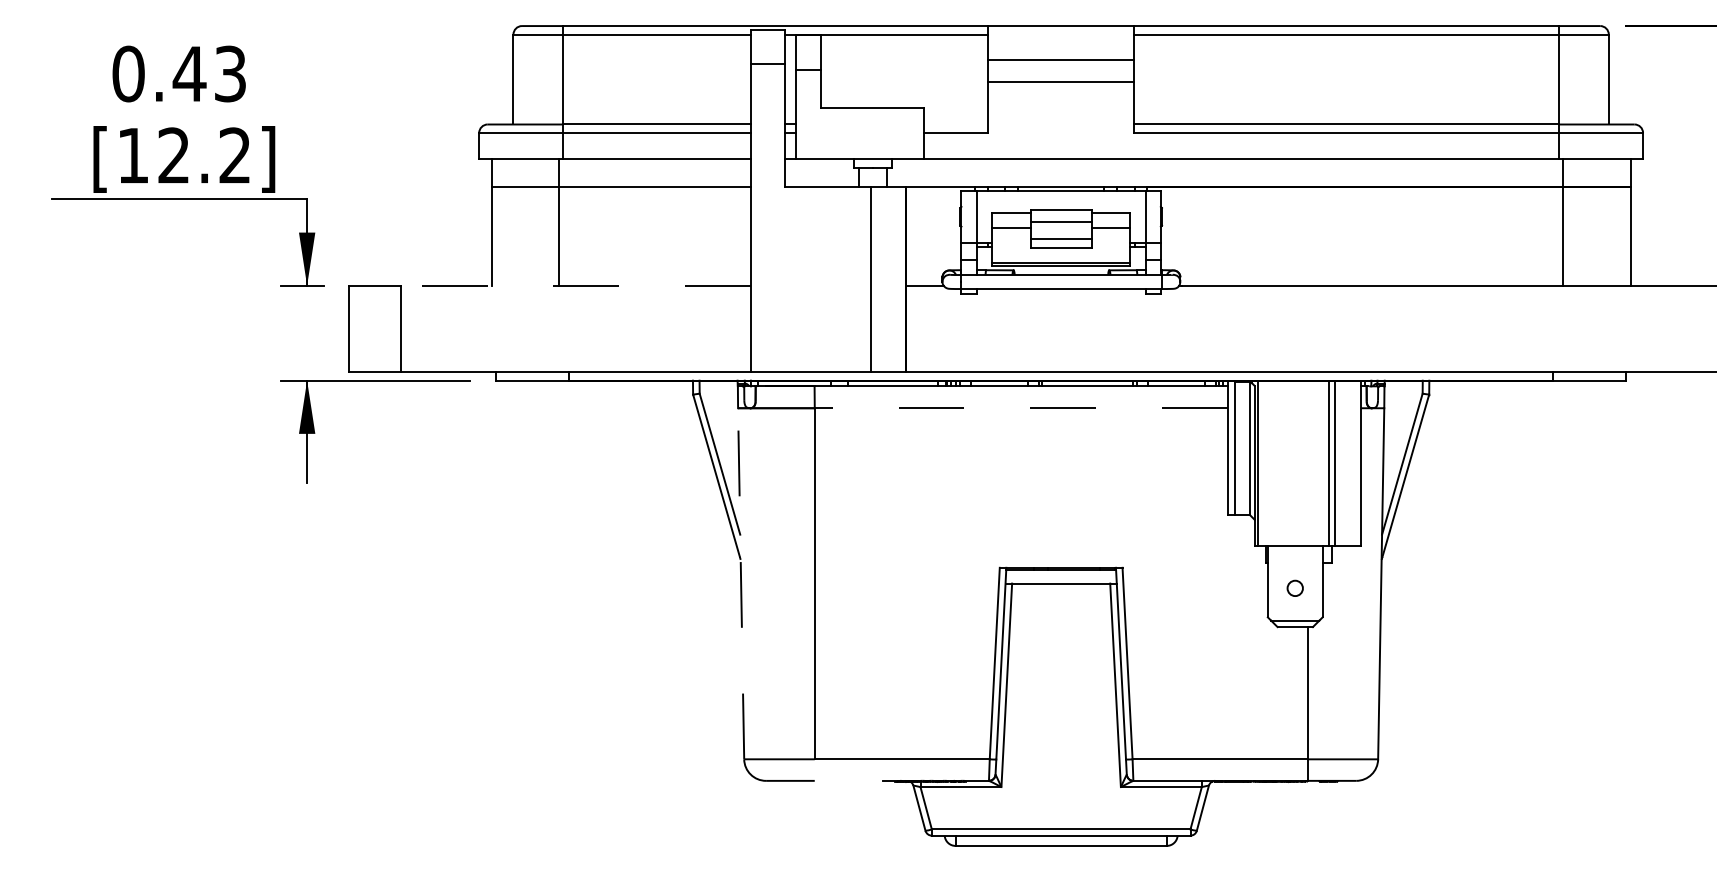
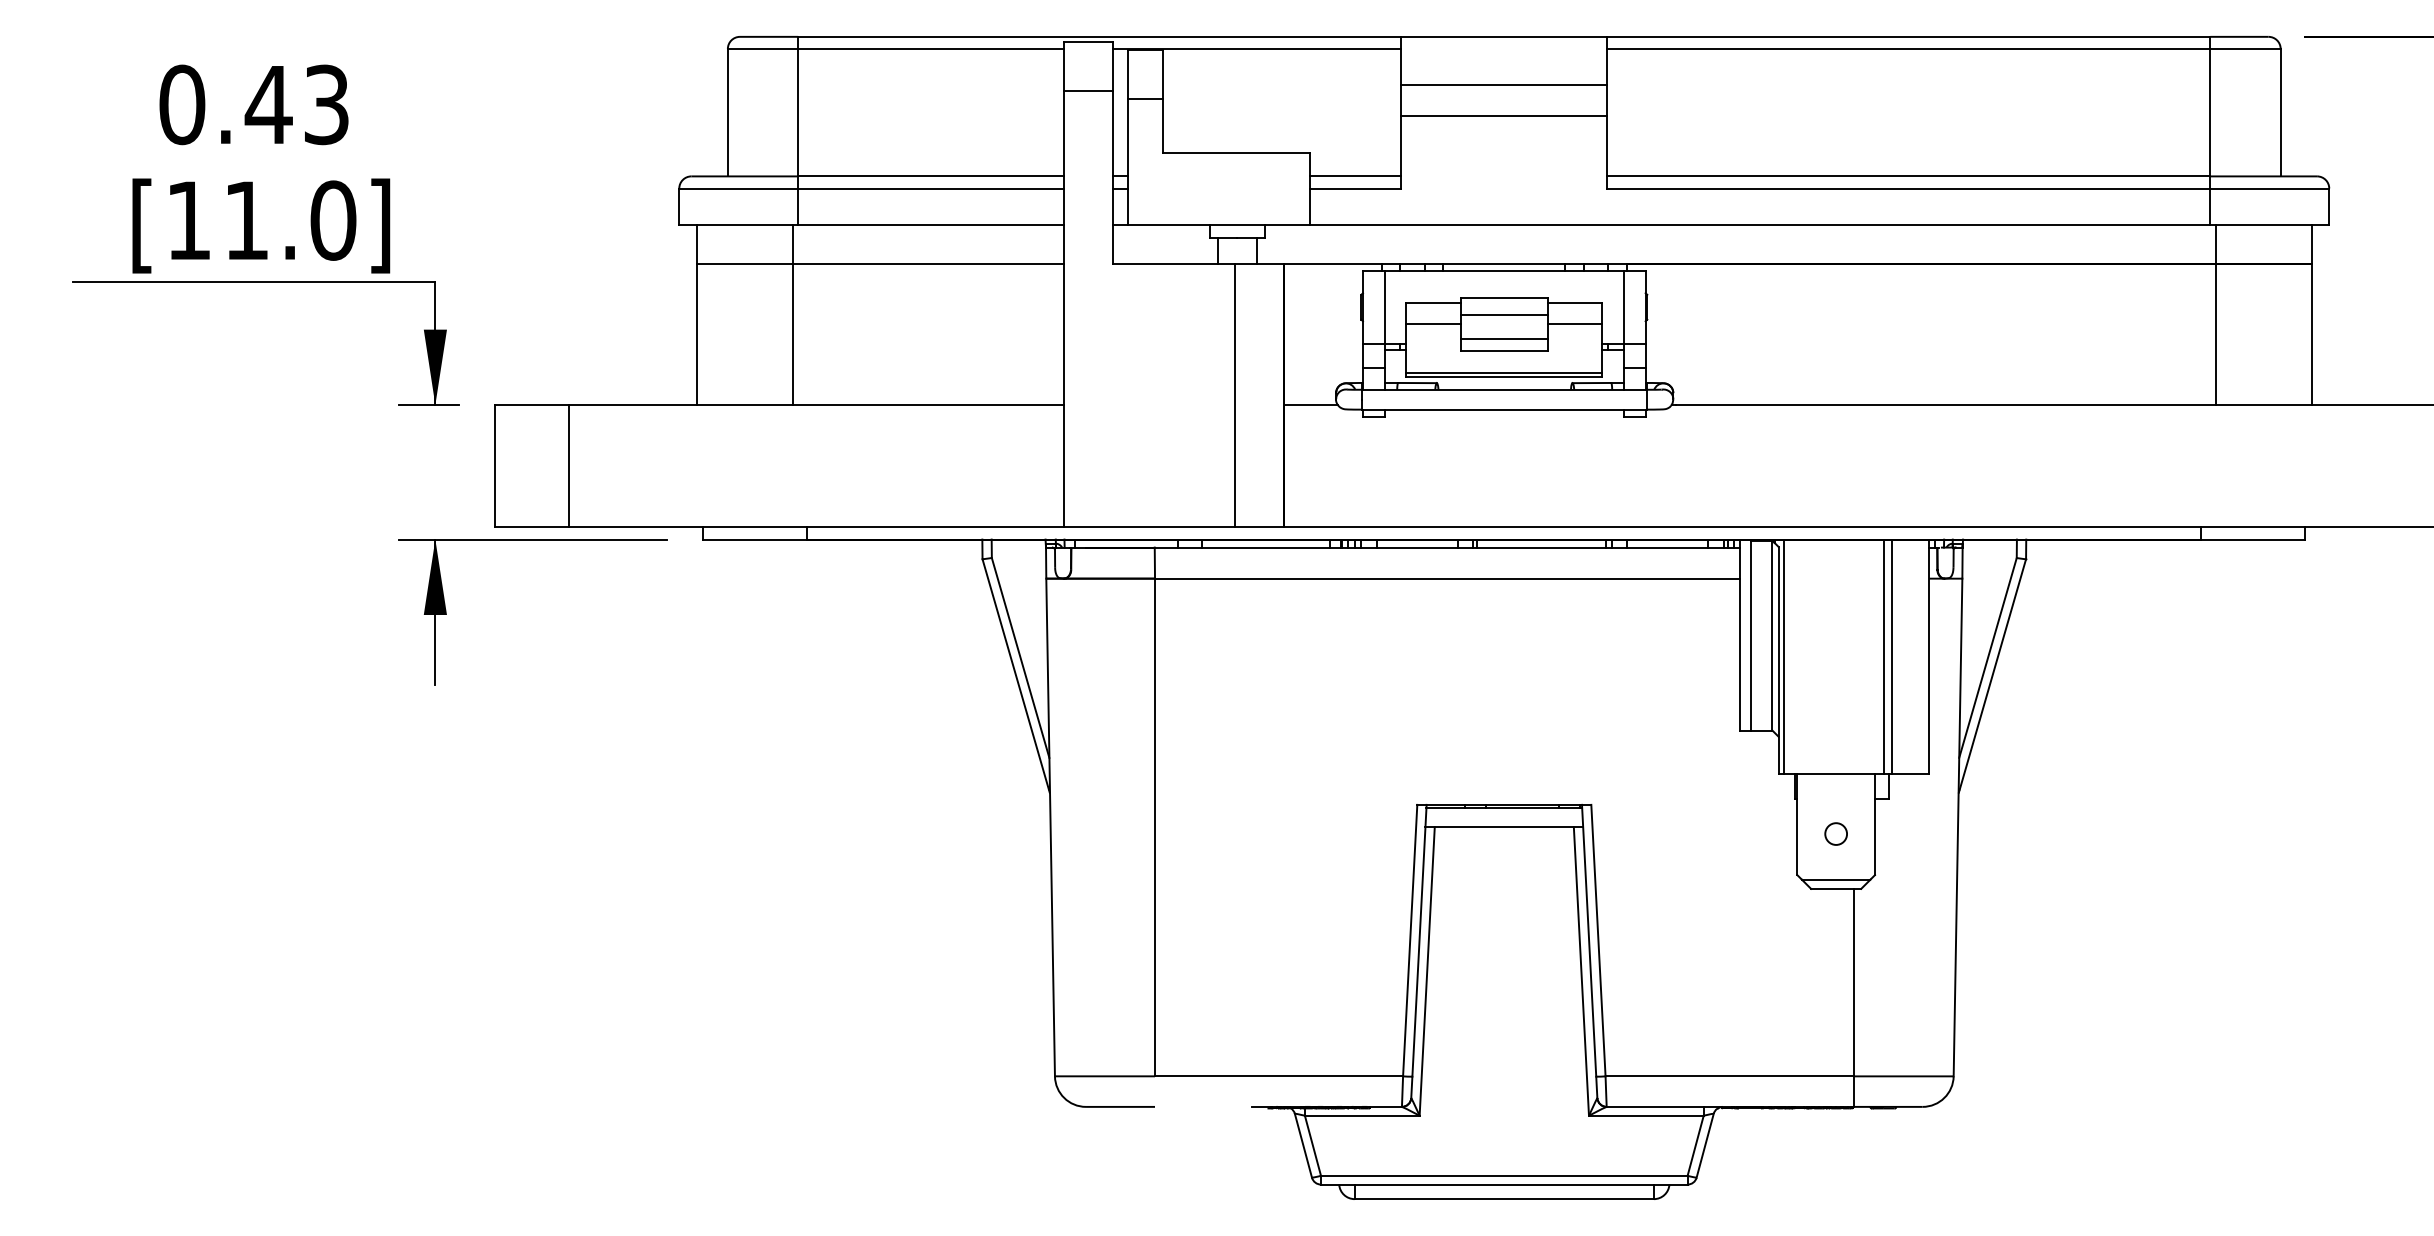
line: (956, 124) -> (1355, 176), added
text: (204, 155) -> (290, 220), [12.2] -> [11.0]
line: (575, 286) -> (816, 405), dashed -> solid
line: (1021, 408) -> (1447, 578), dashed -> solid
line: (741, 583) -> (1050, 827), dashed -> solid

